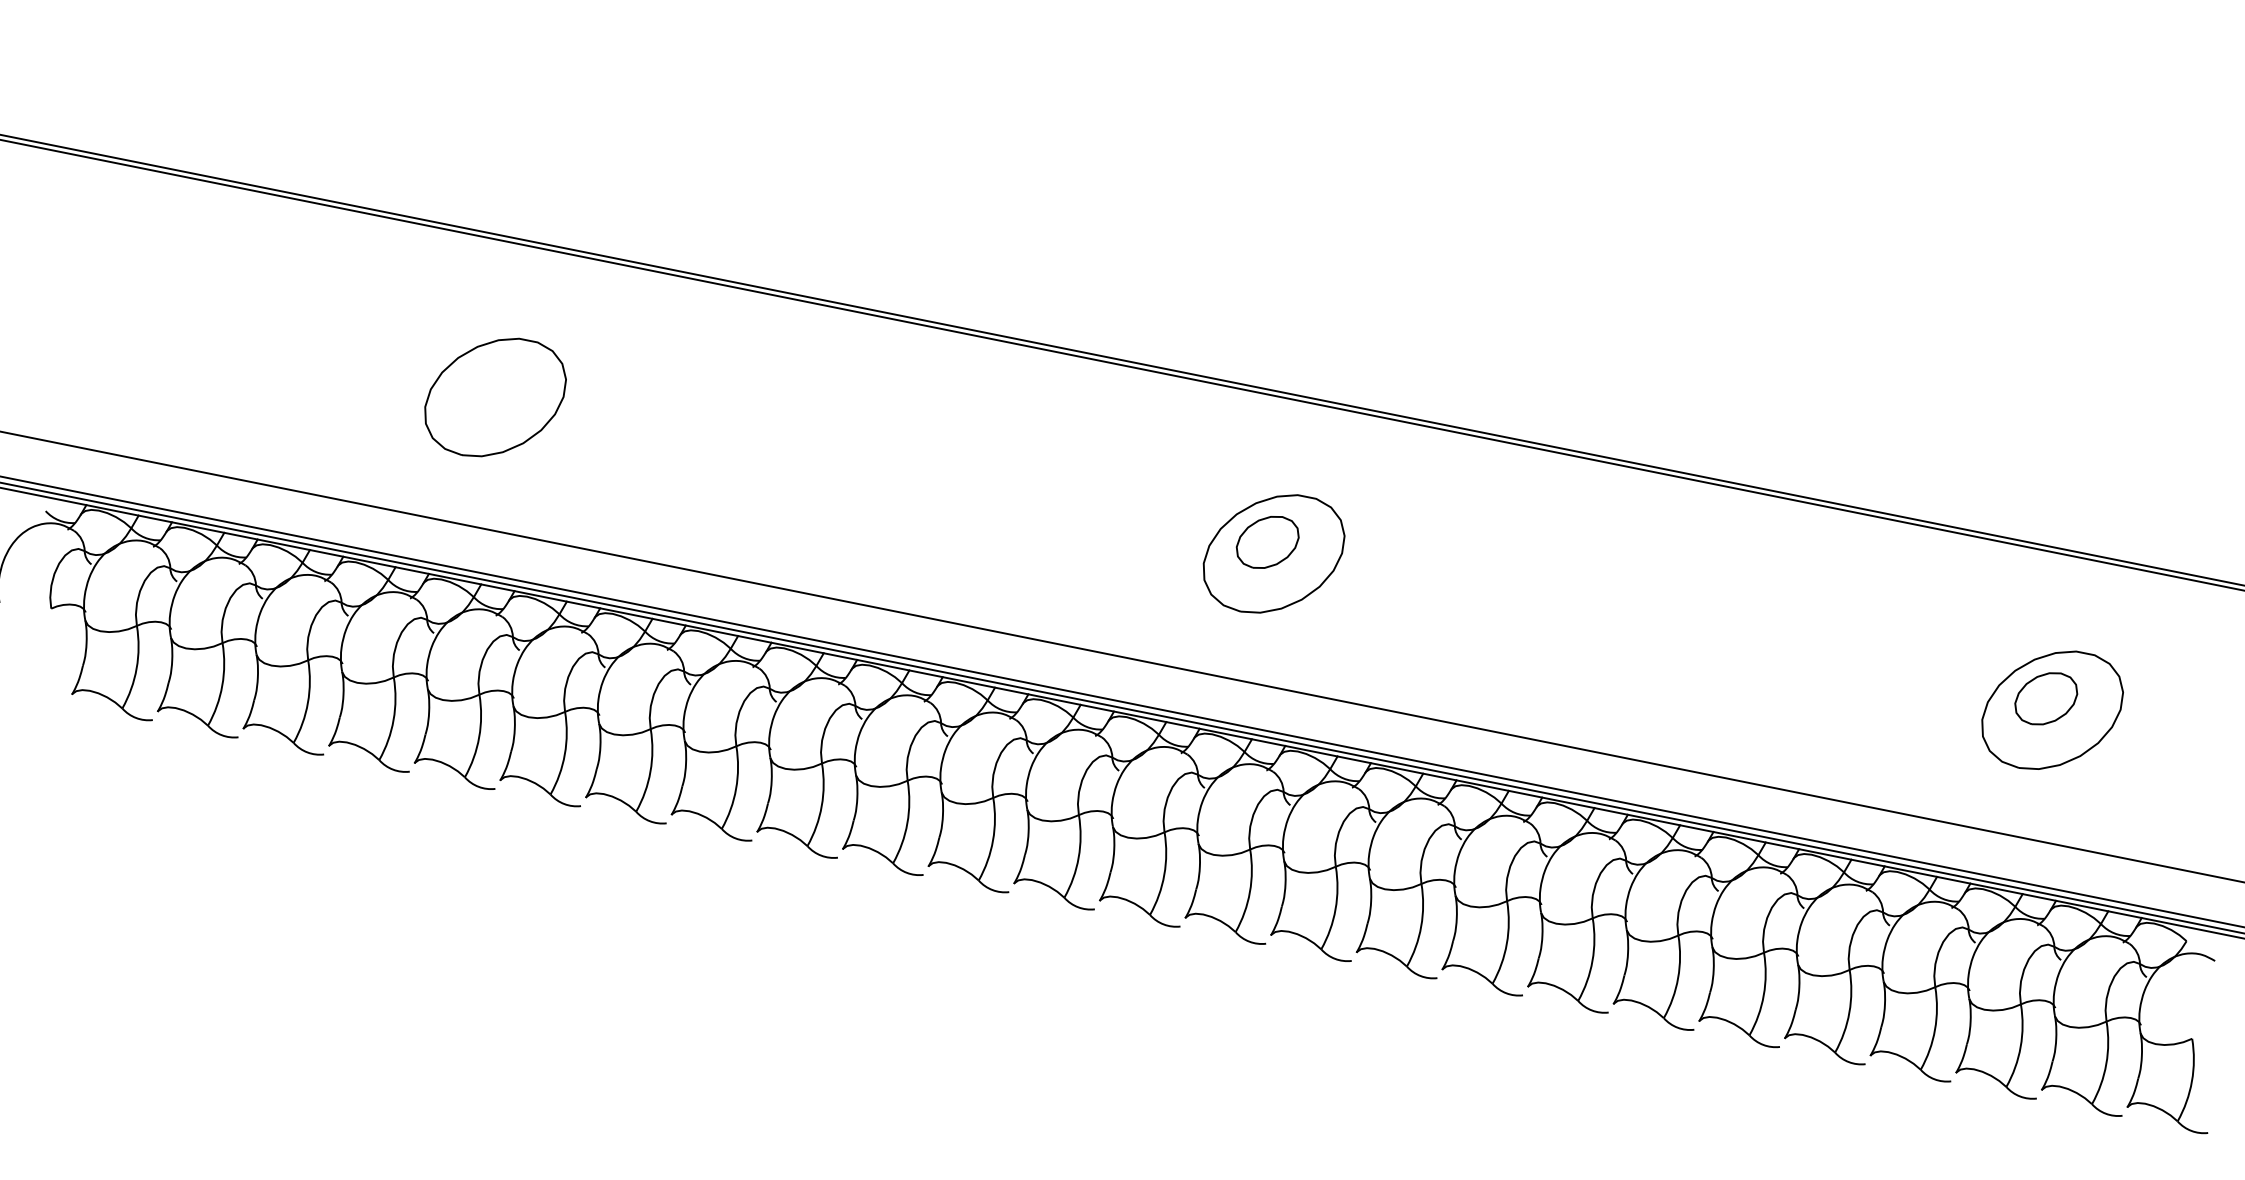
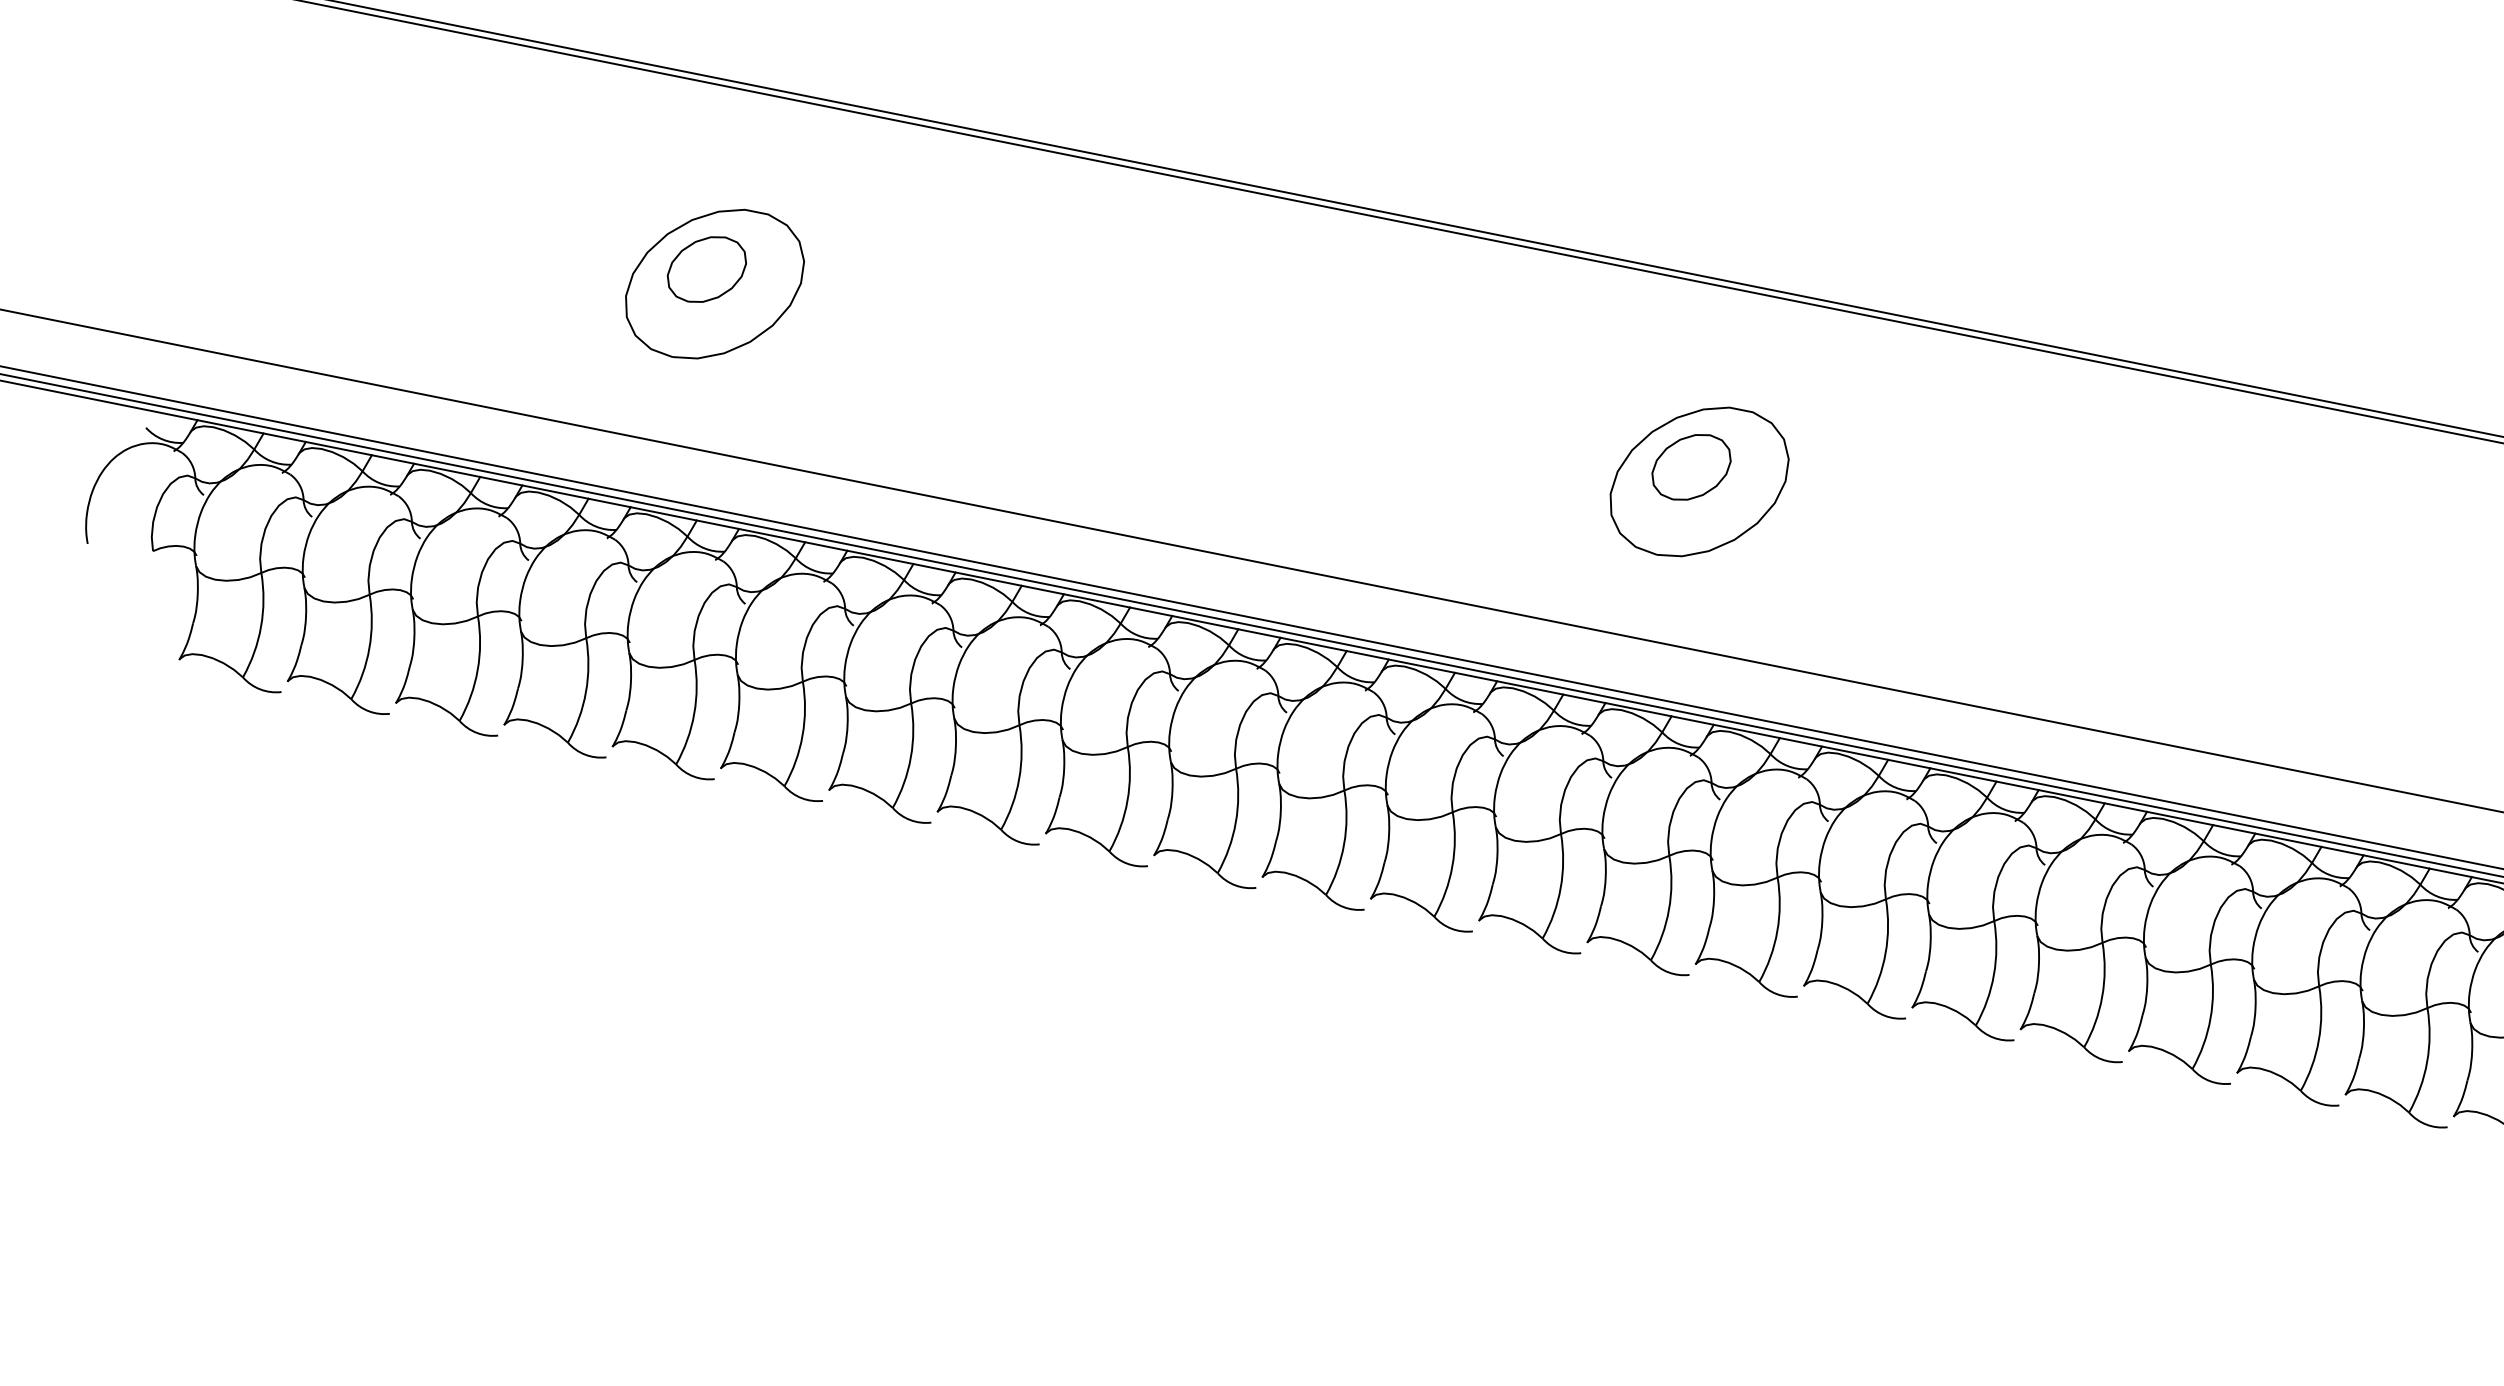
part: (489, 385) -> (707, 268), added

